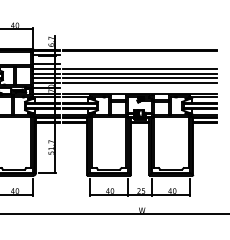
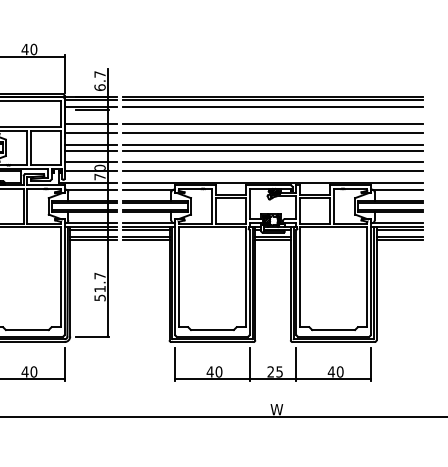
line: (139, 54) -> (271, 105), added
line: (139, 63) -> (271, 123), added
line: (139, 88) -> (271, 172), added

